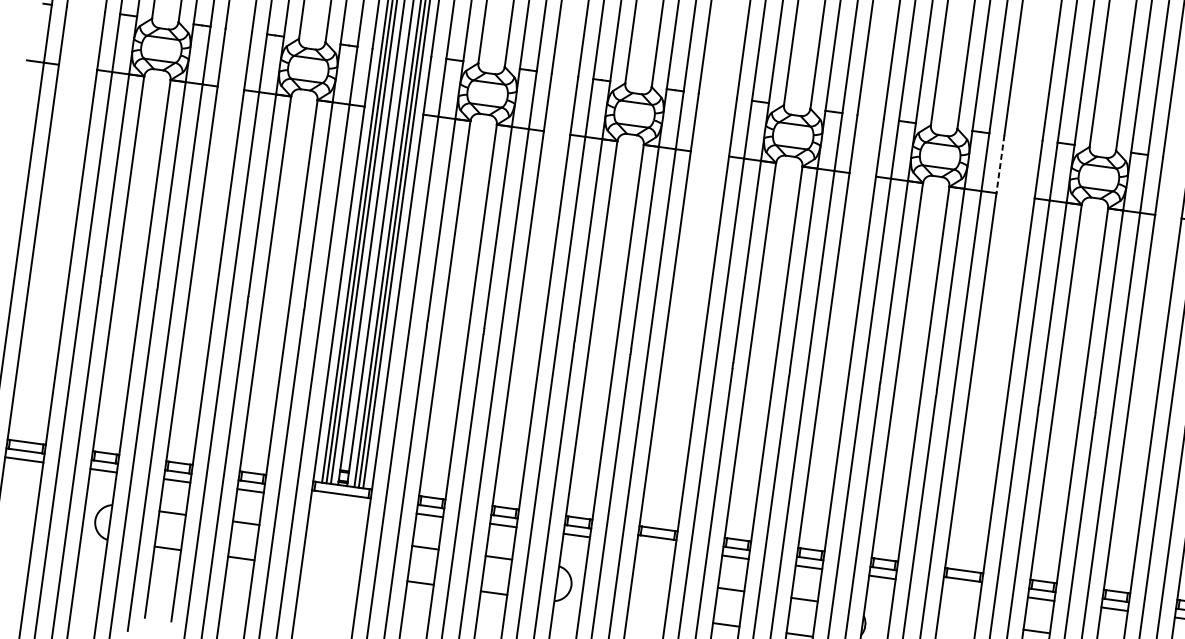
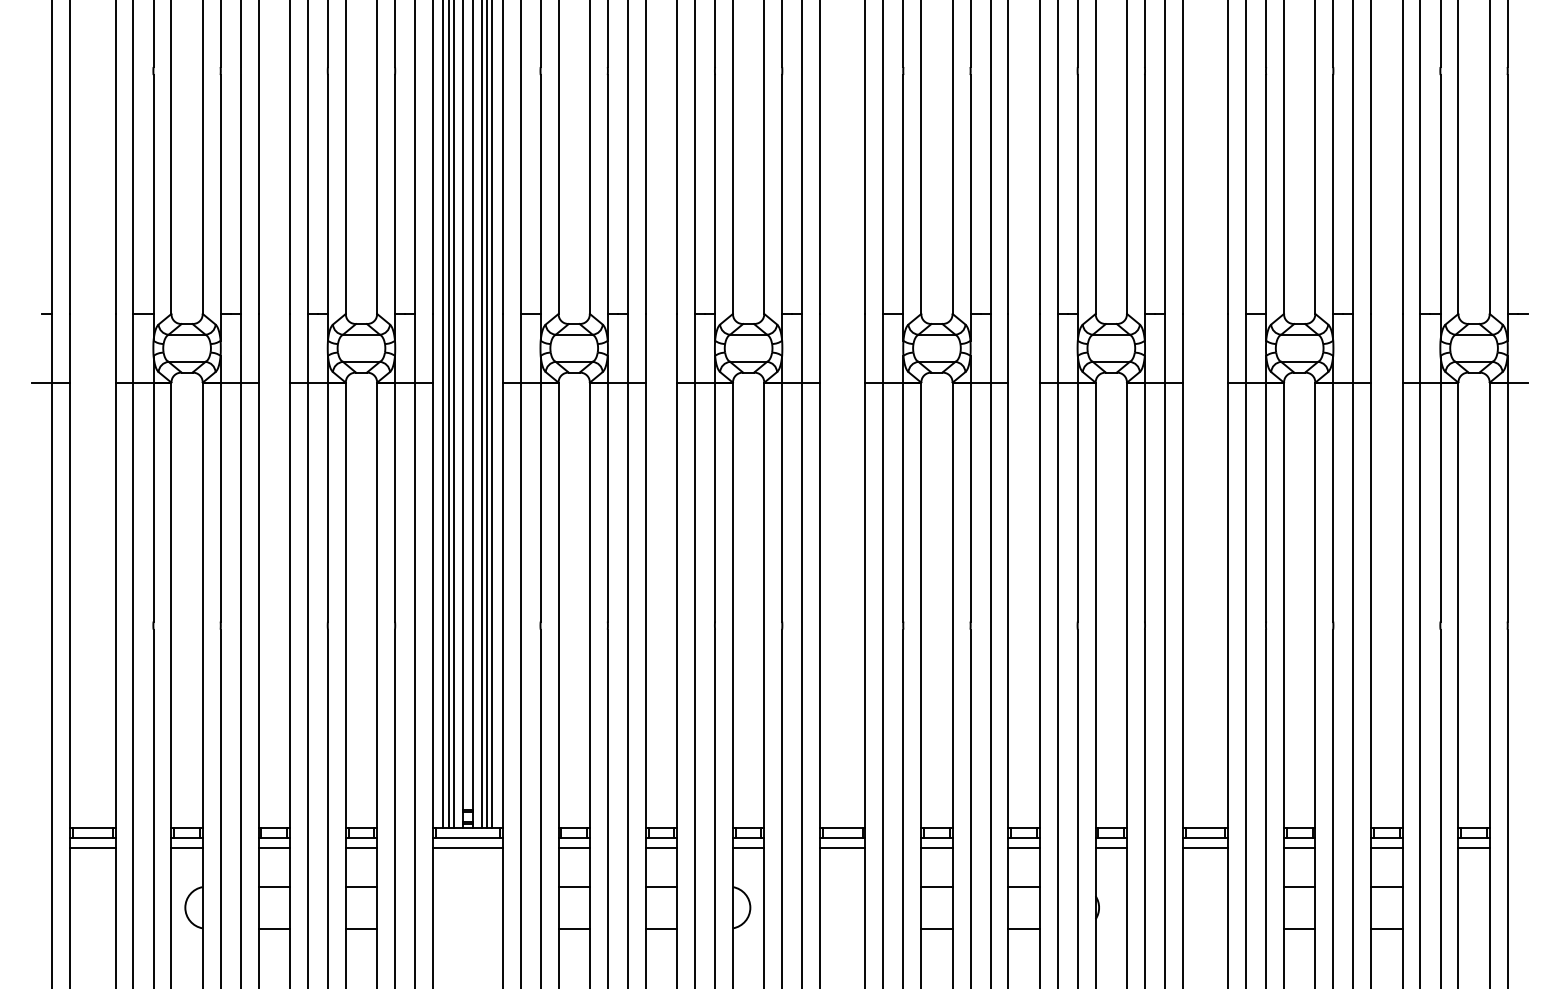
line: (1000, 164) -> (1182, 348), dashed -> solid
line: (339, 503) -> (467, 848), added
line: (655, 546) -> (842, 848), added
line: (961, 588) -> (1205, 848), added

